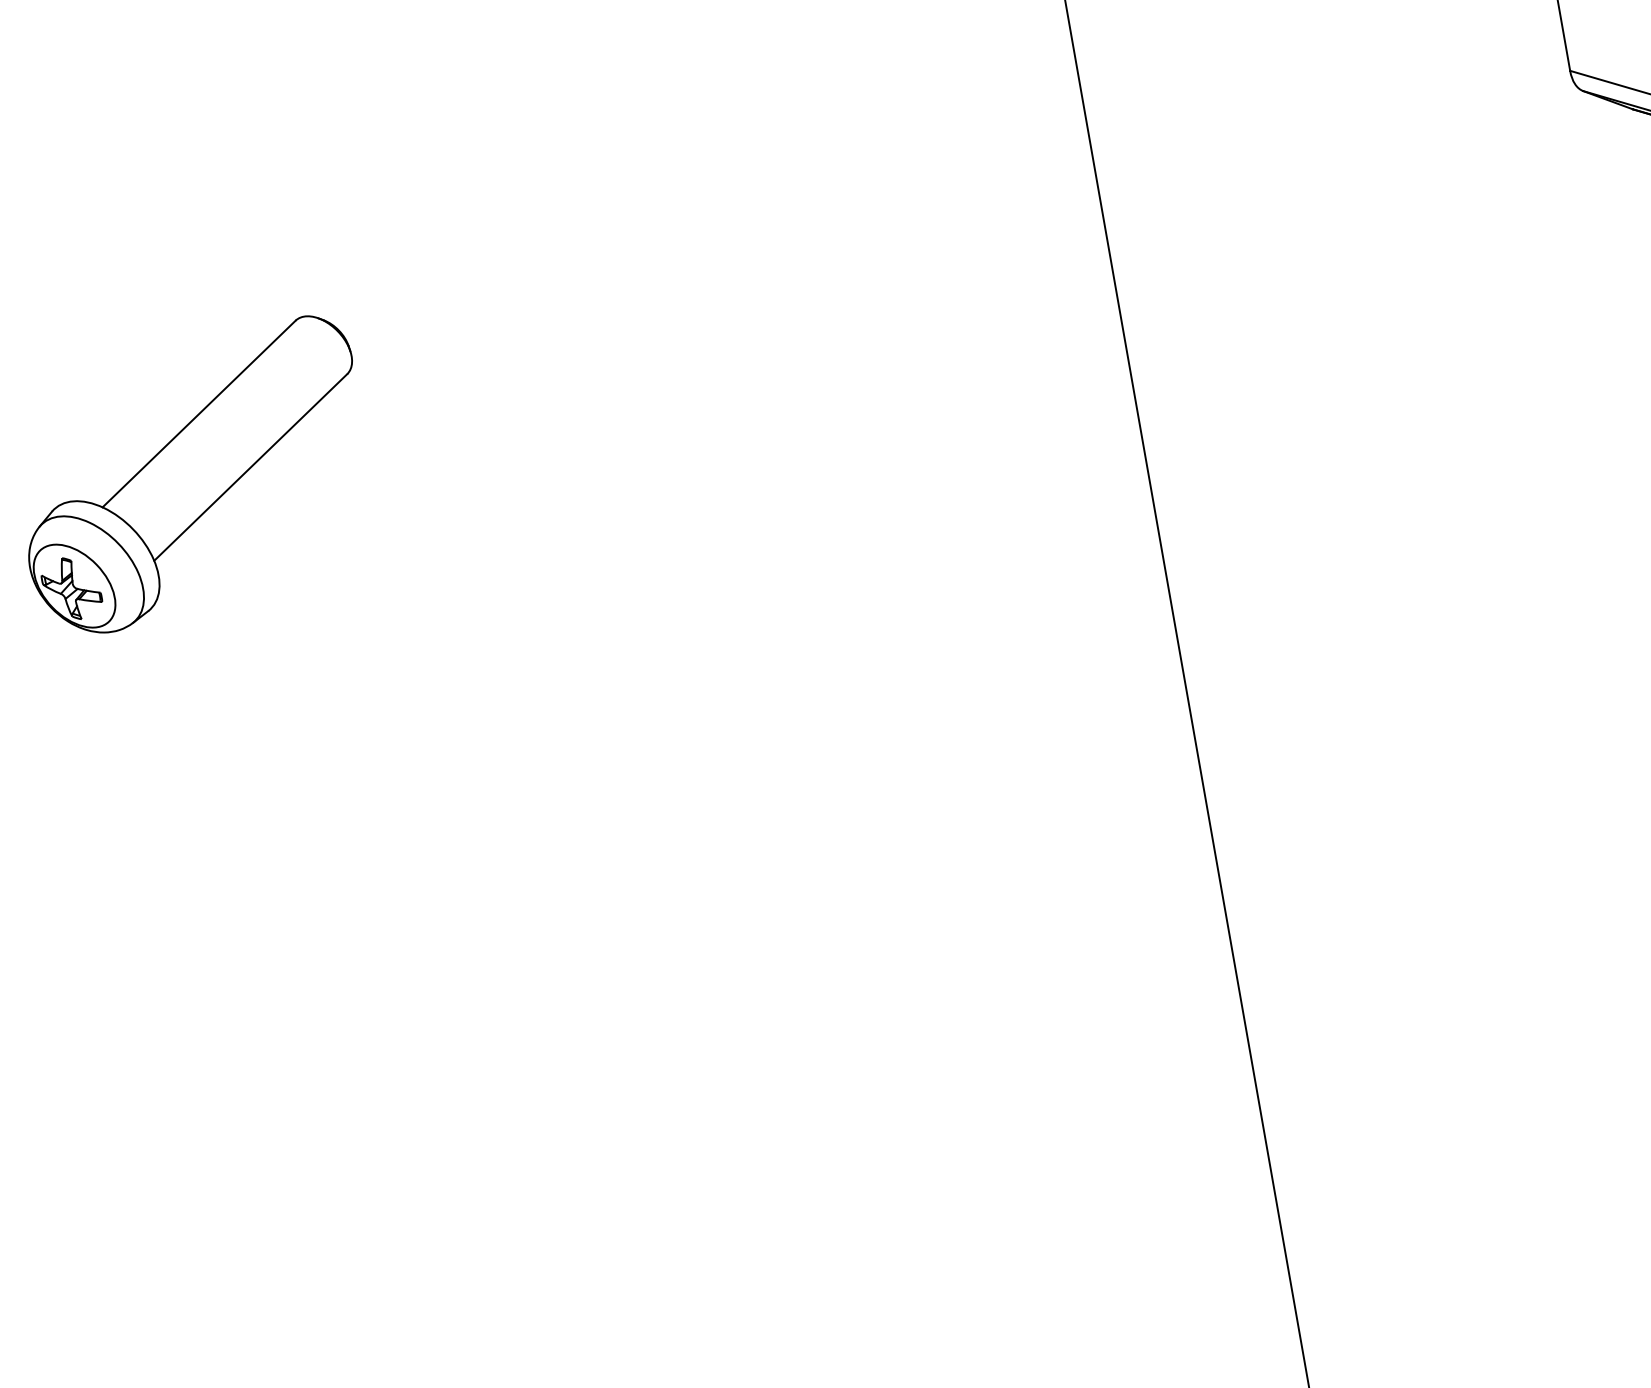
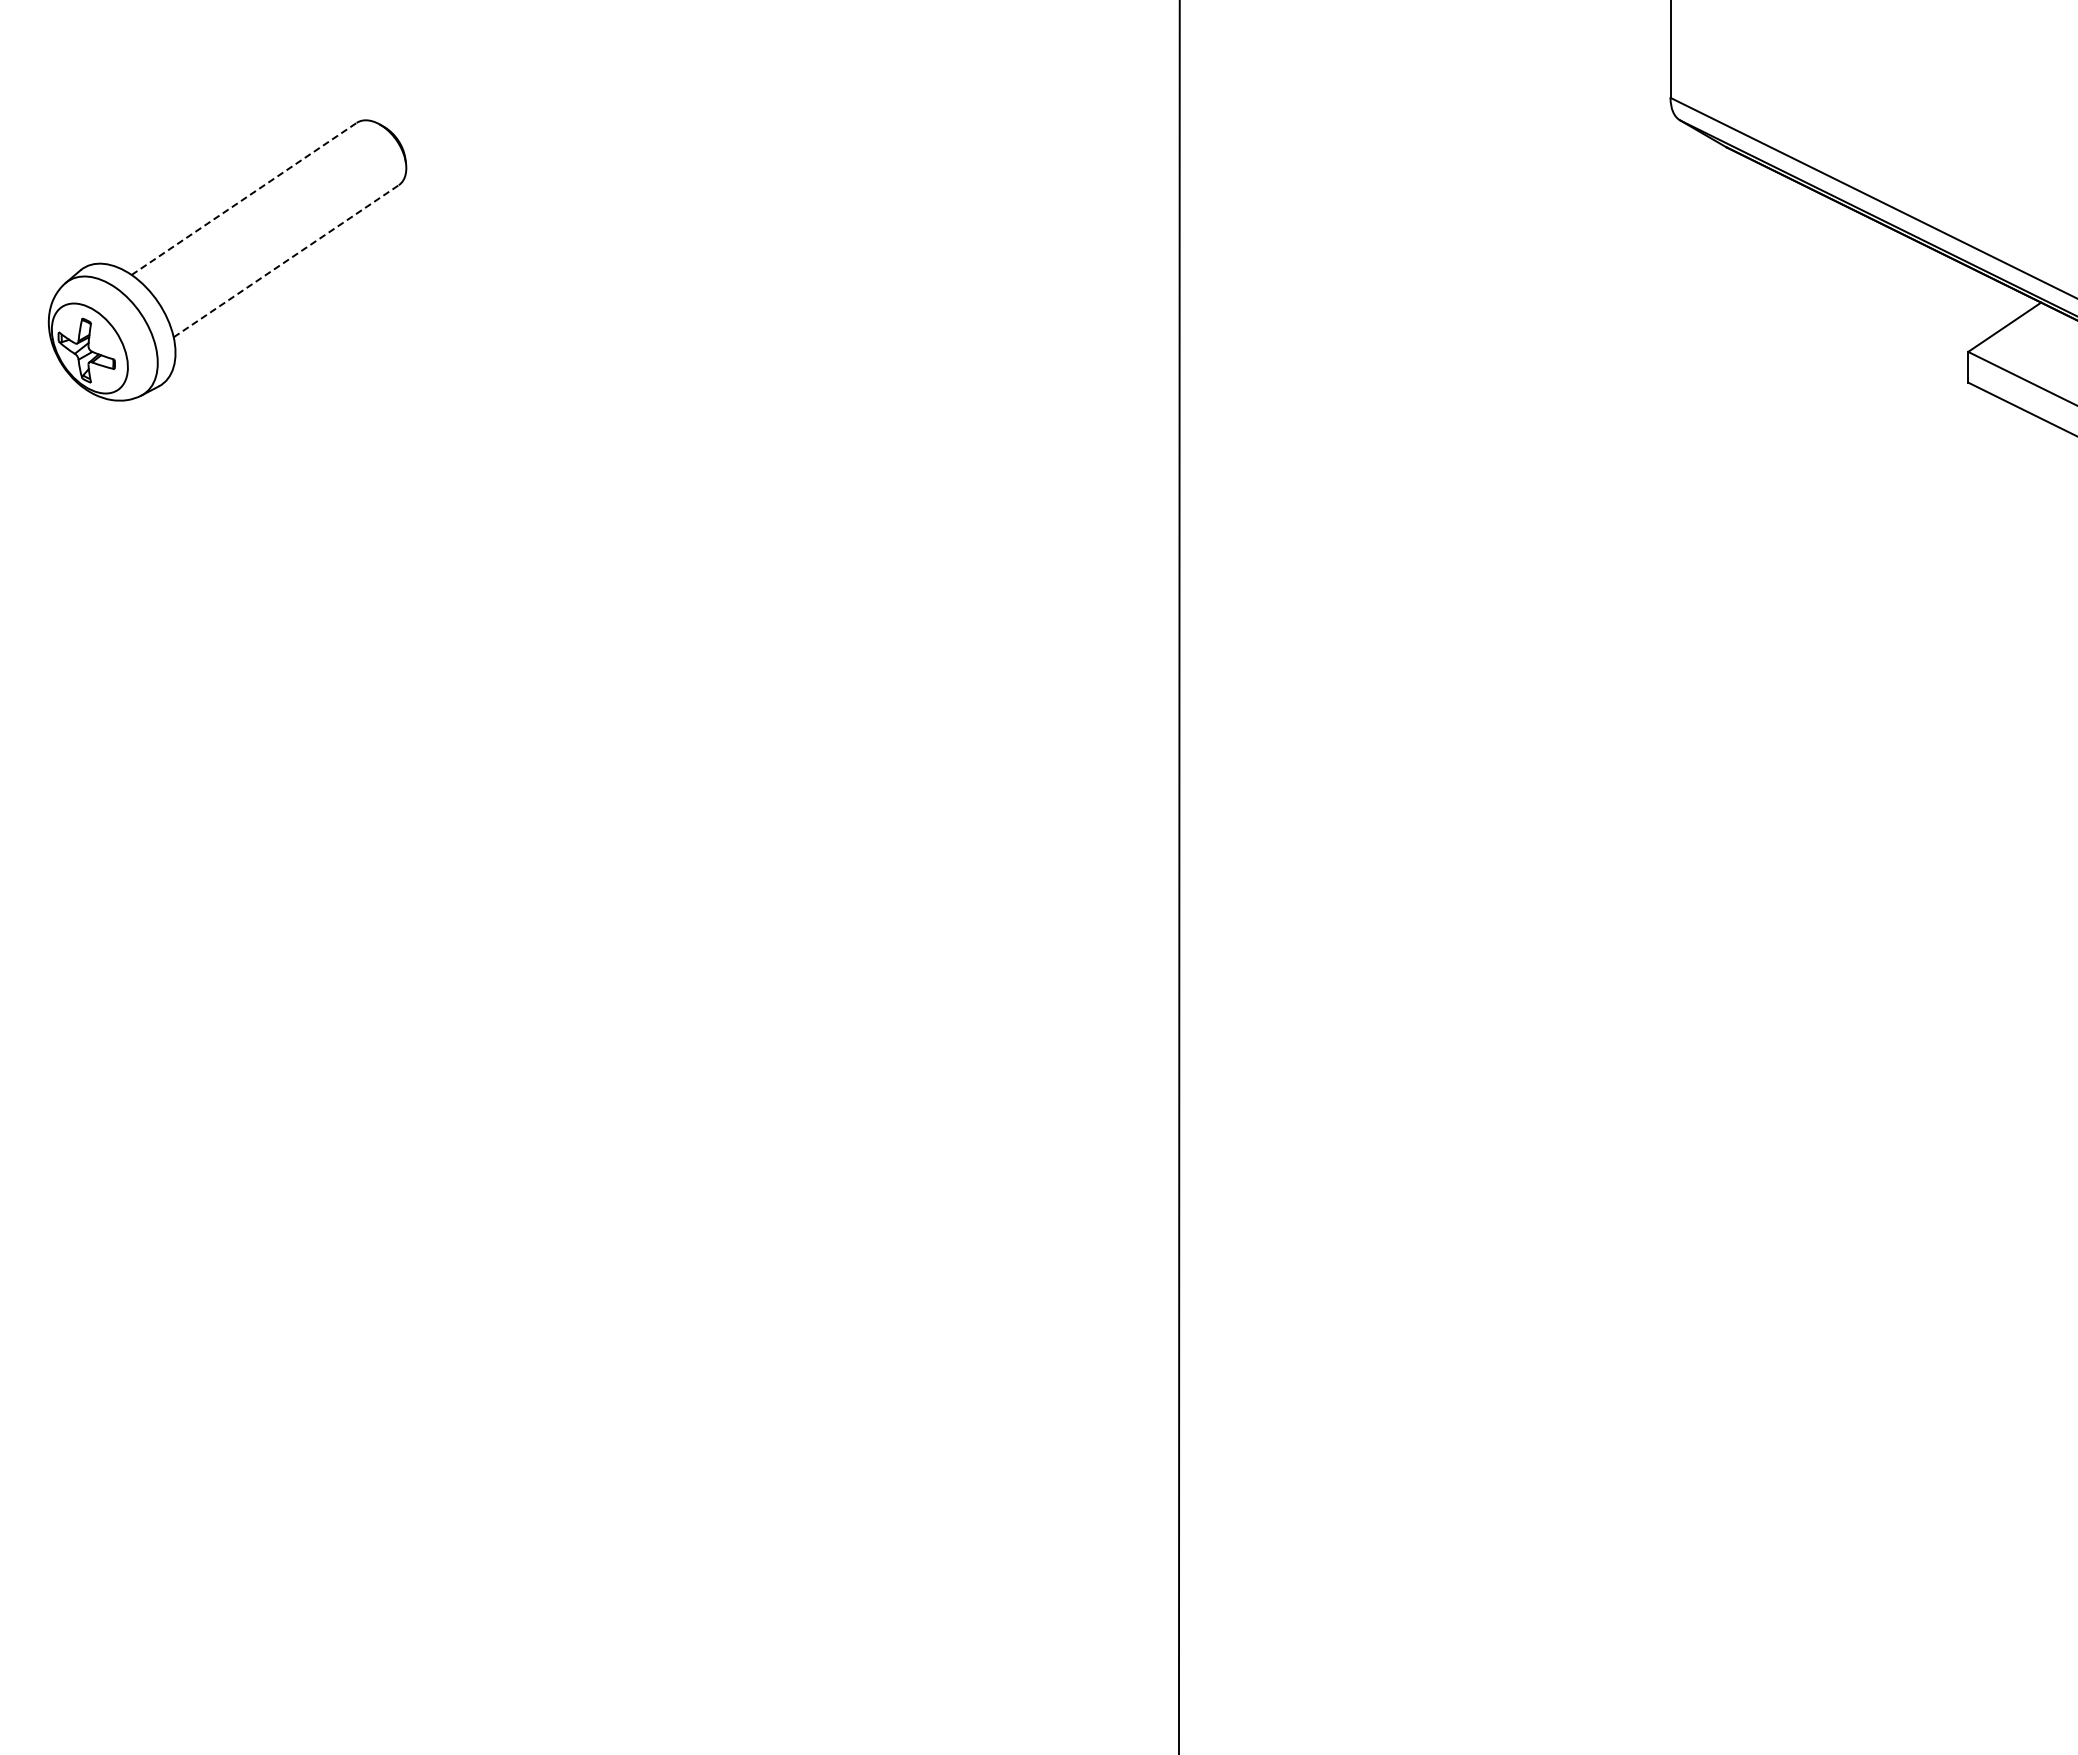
line: (199, 413) -> (244, 198), solid -> dashed
line: (251, 467) -> (286, 261), solid -> dashed

